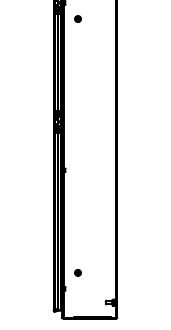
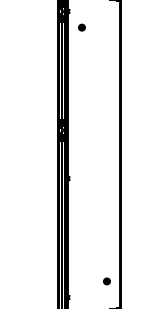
part: (77, 272) -> (106, 281), moved

